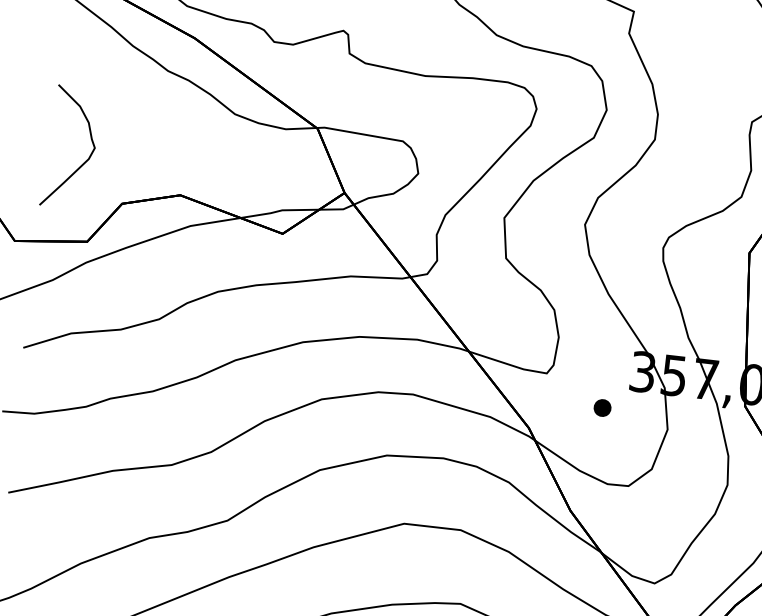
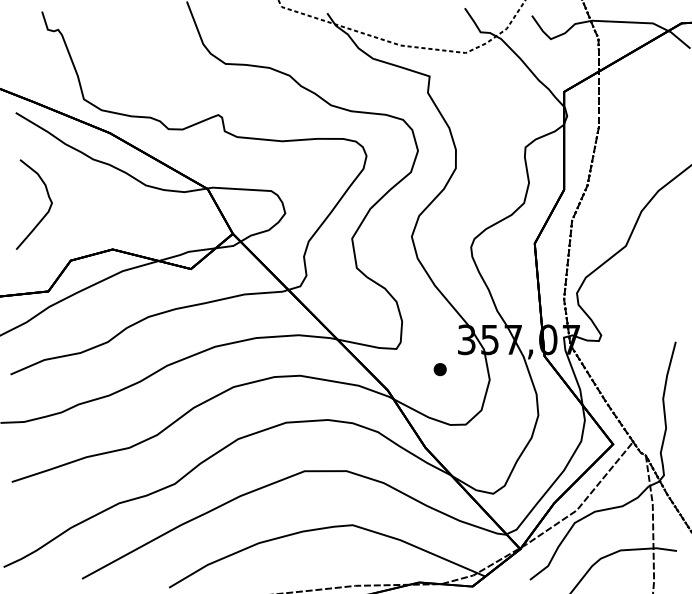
curve: (84, 161) -> (45, 213), moved

